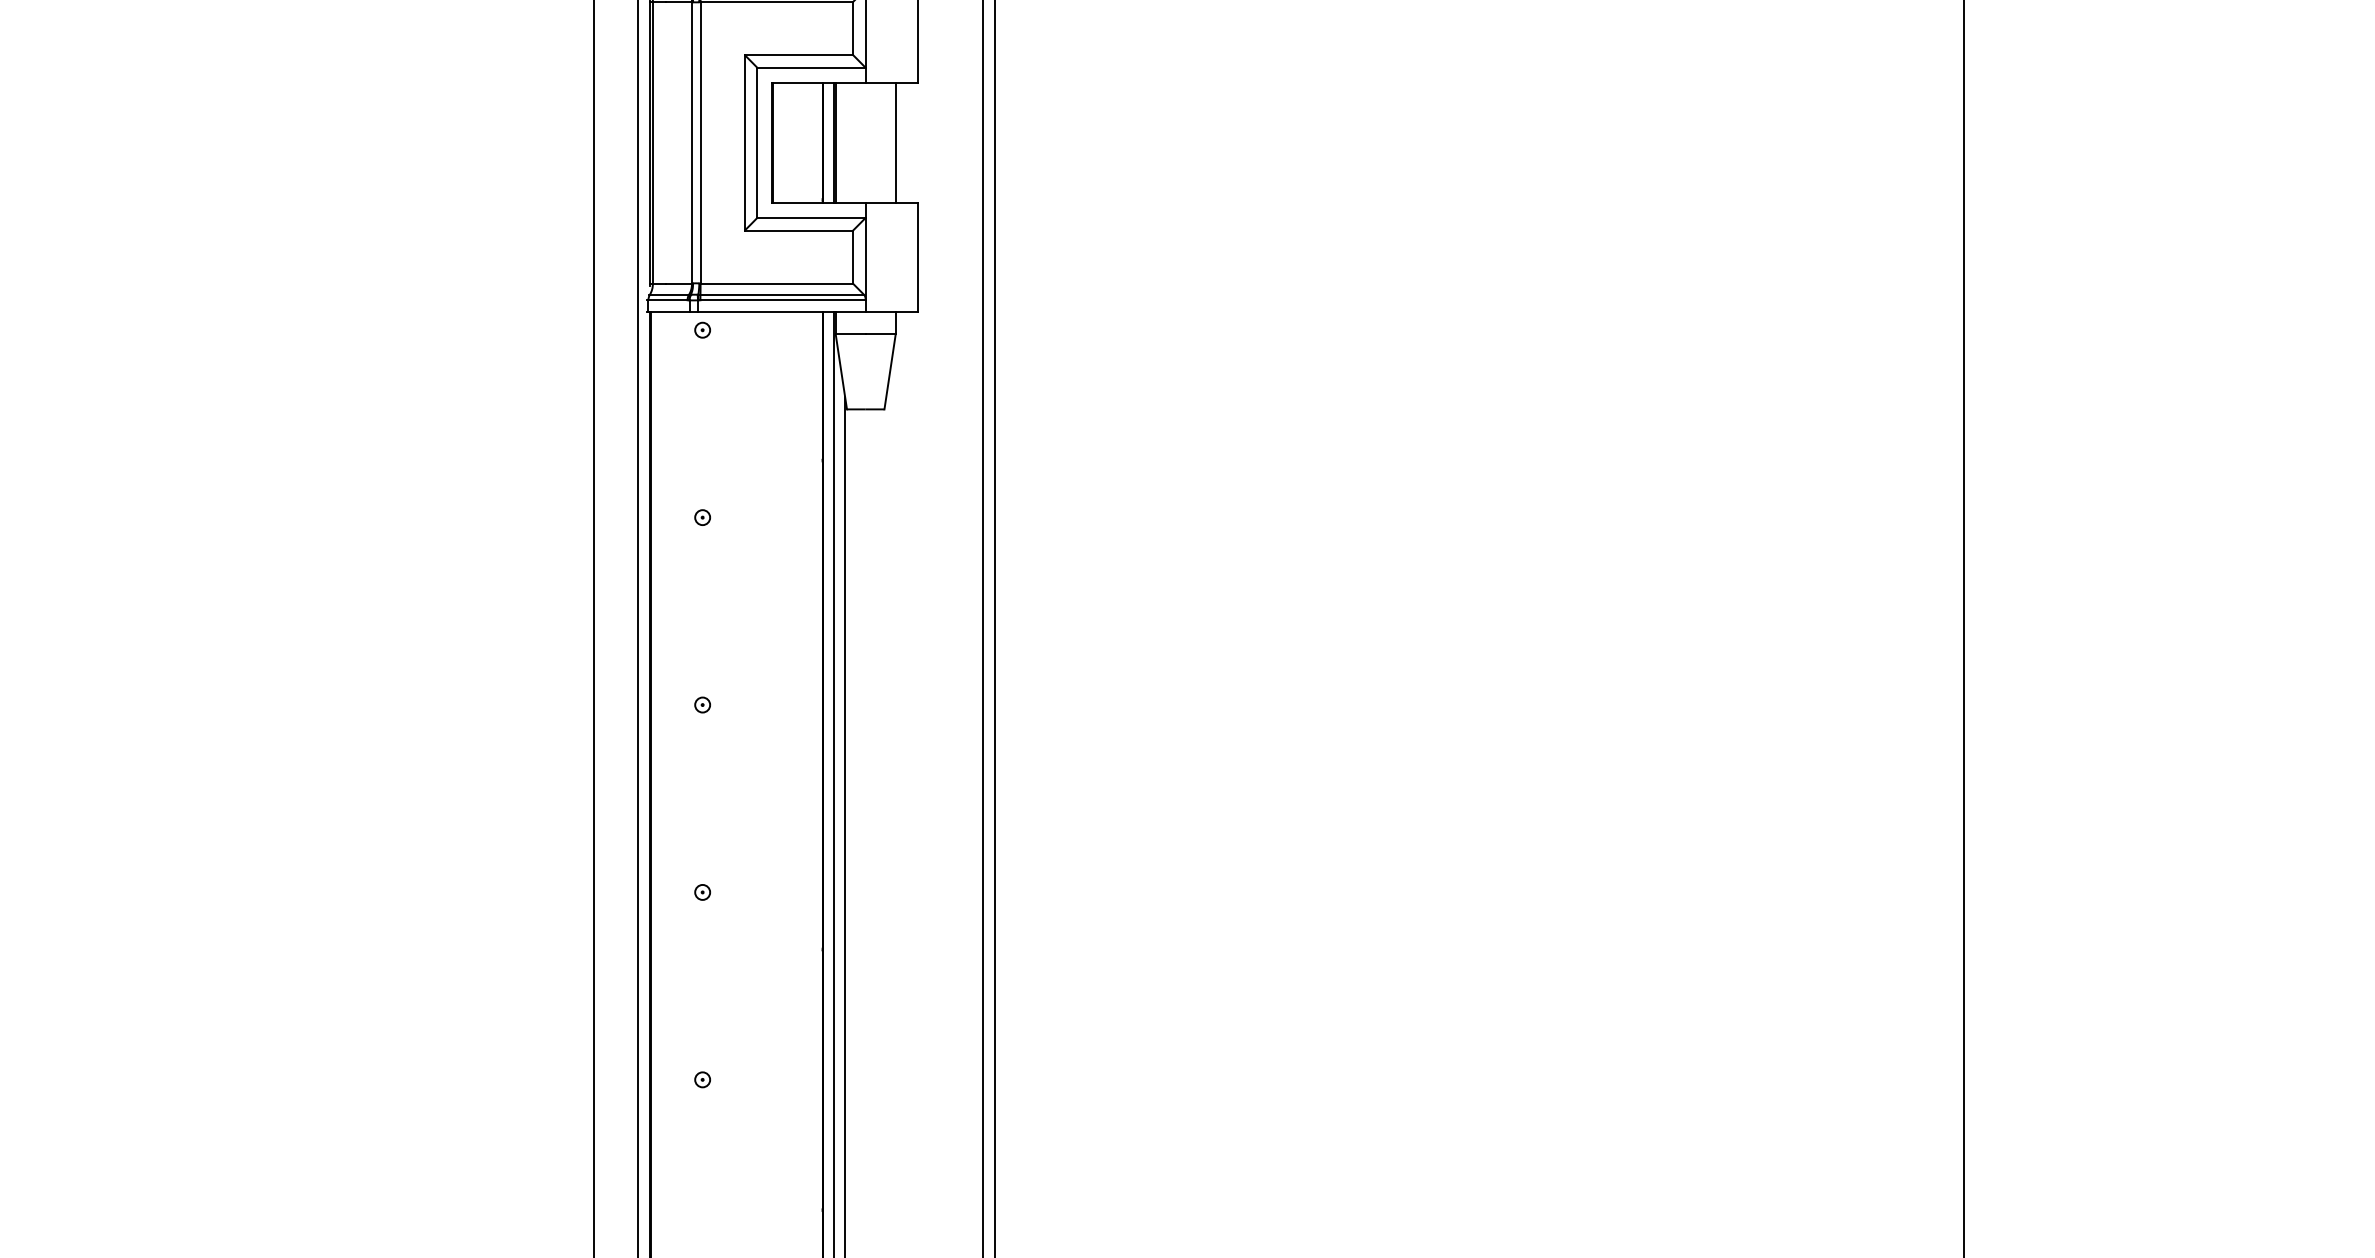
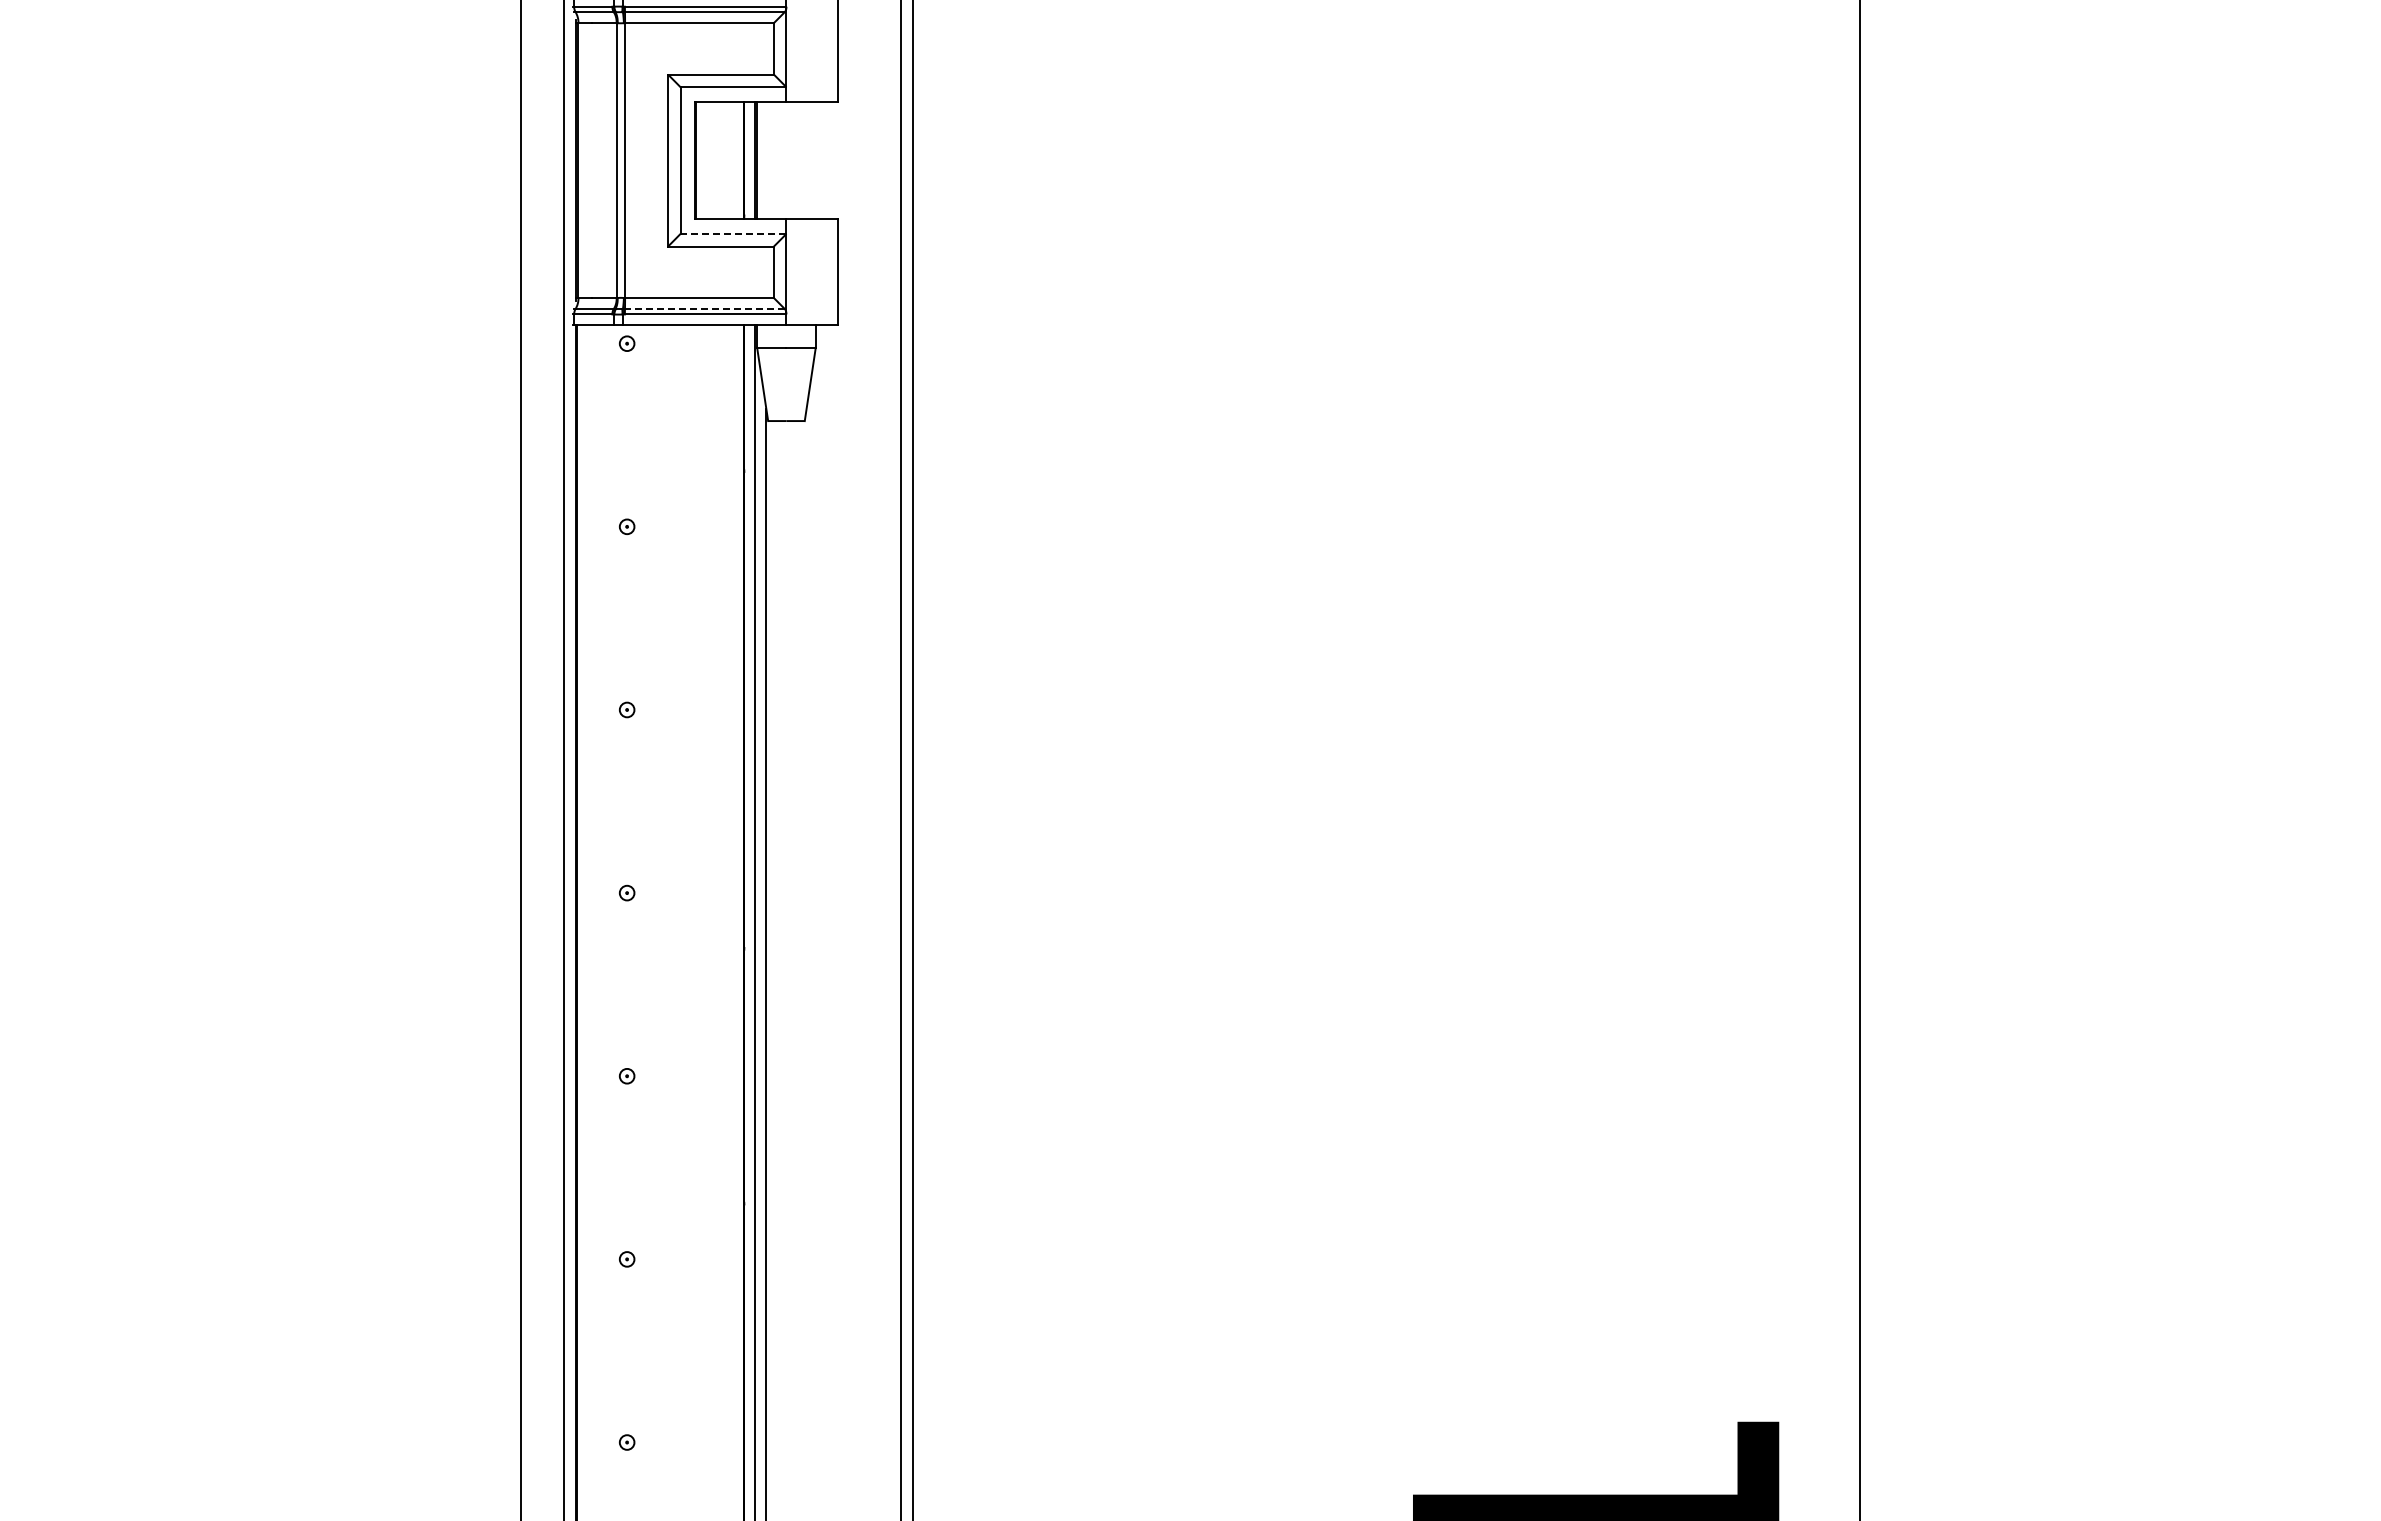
line: (895, 142) -> (815, 160), removed
line: (811, 217) -> (733, 233), solid -> dashed
line: (781, 294) -> (704, 308), solid -> dashed

